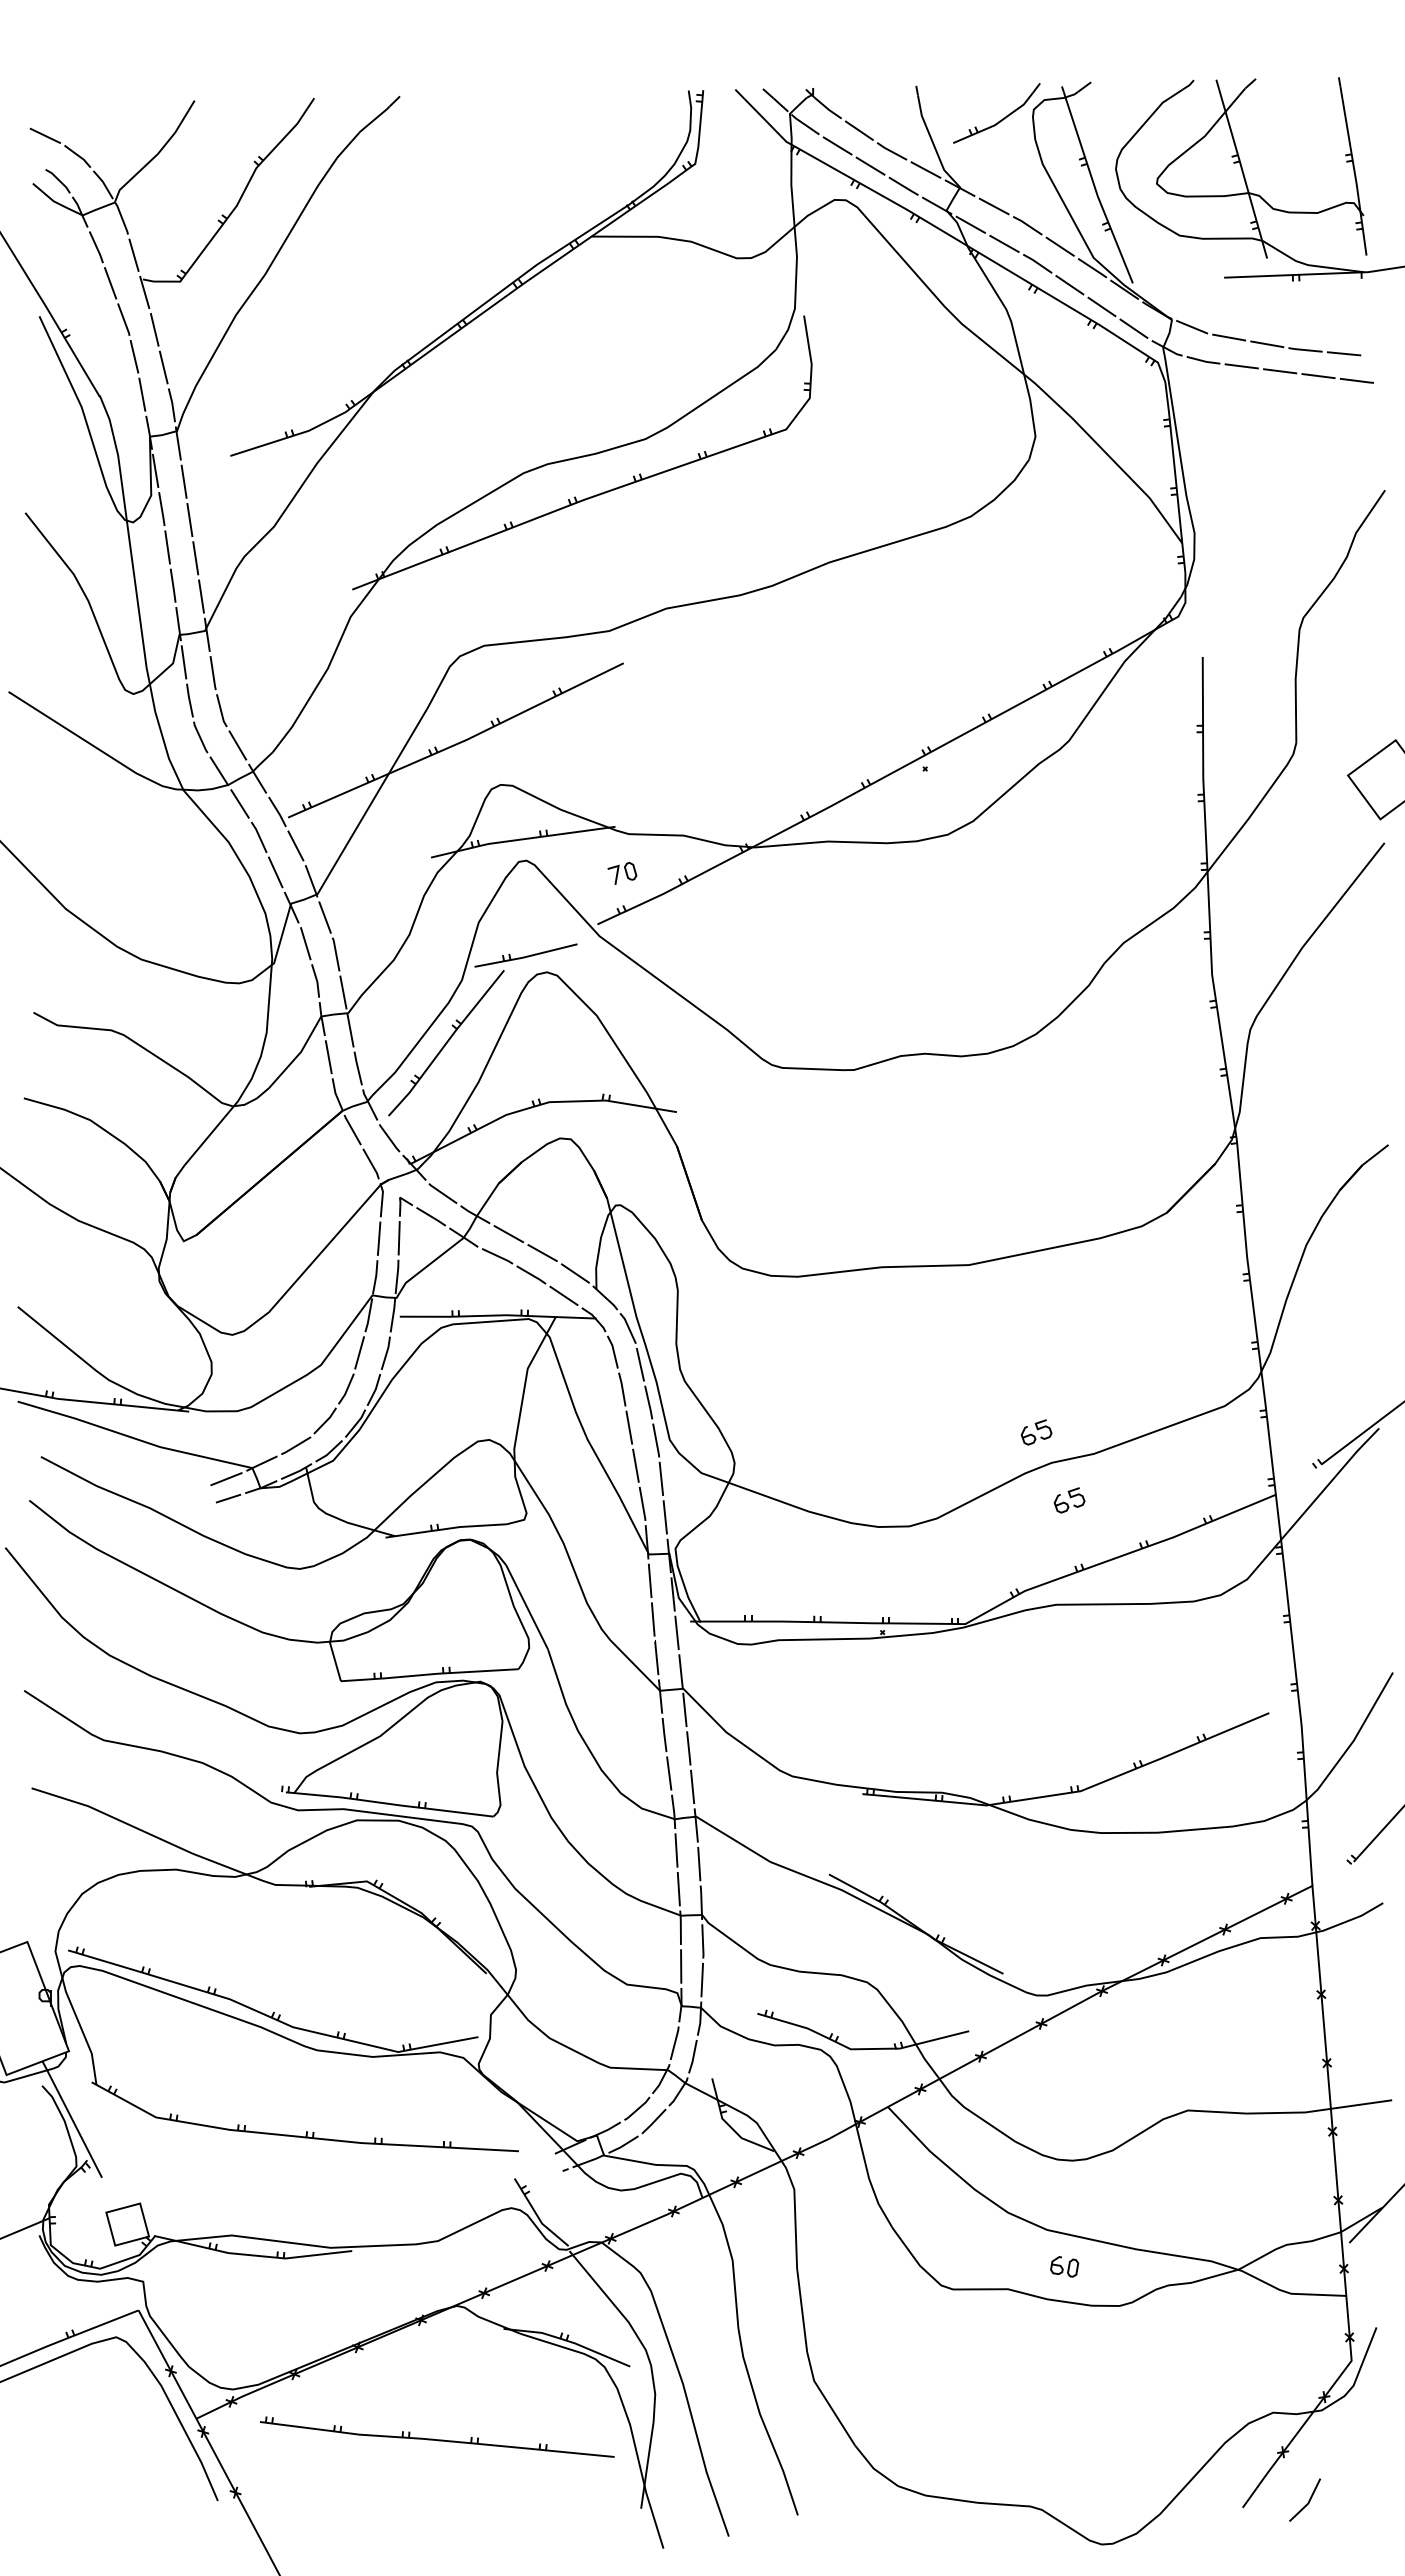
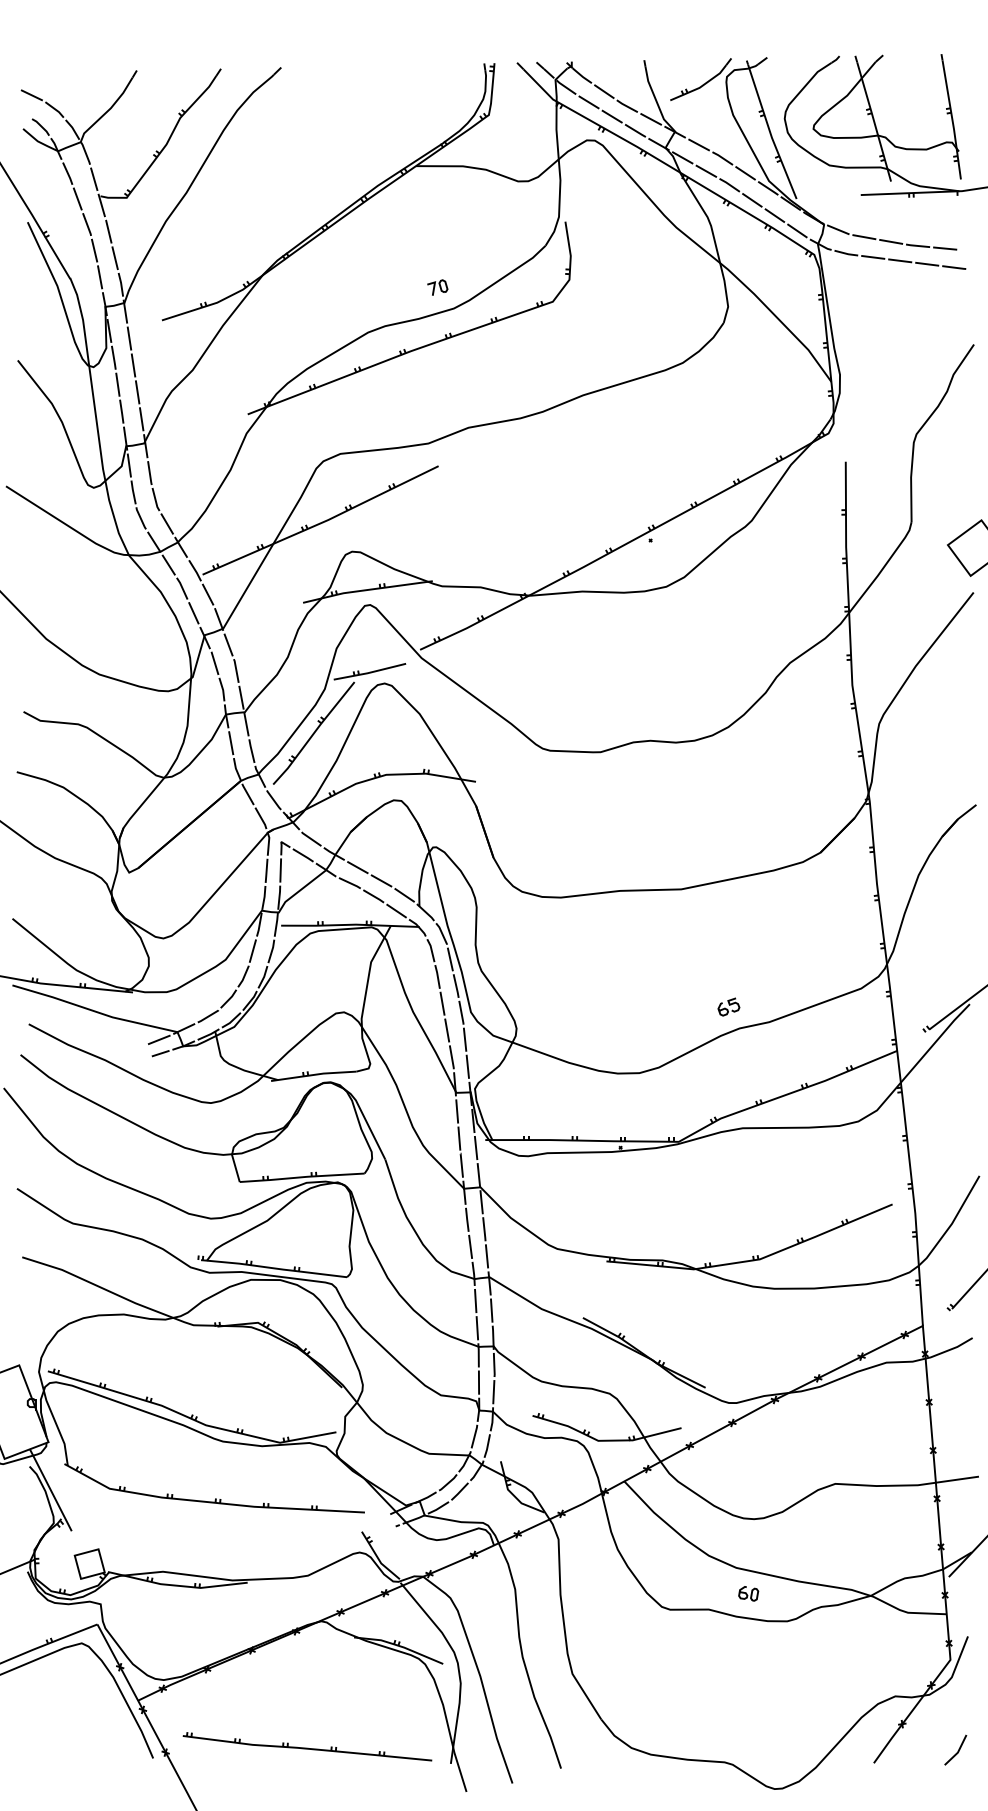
part: (622, 872) -> (437, 287), moved
part: (1069, 1500) -> (752, 1054), removed
part: (437, 2436) -> (307, 1746), moved
line: (1308, 2500) -> (958, 1750), moved

